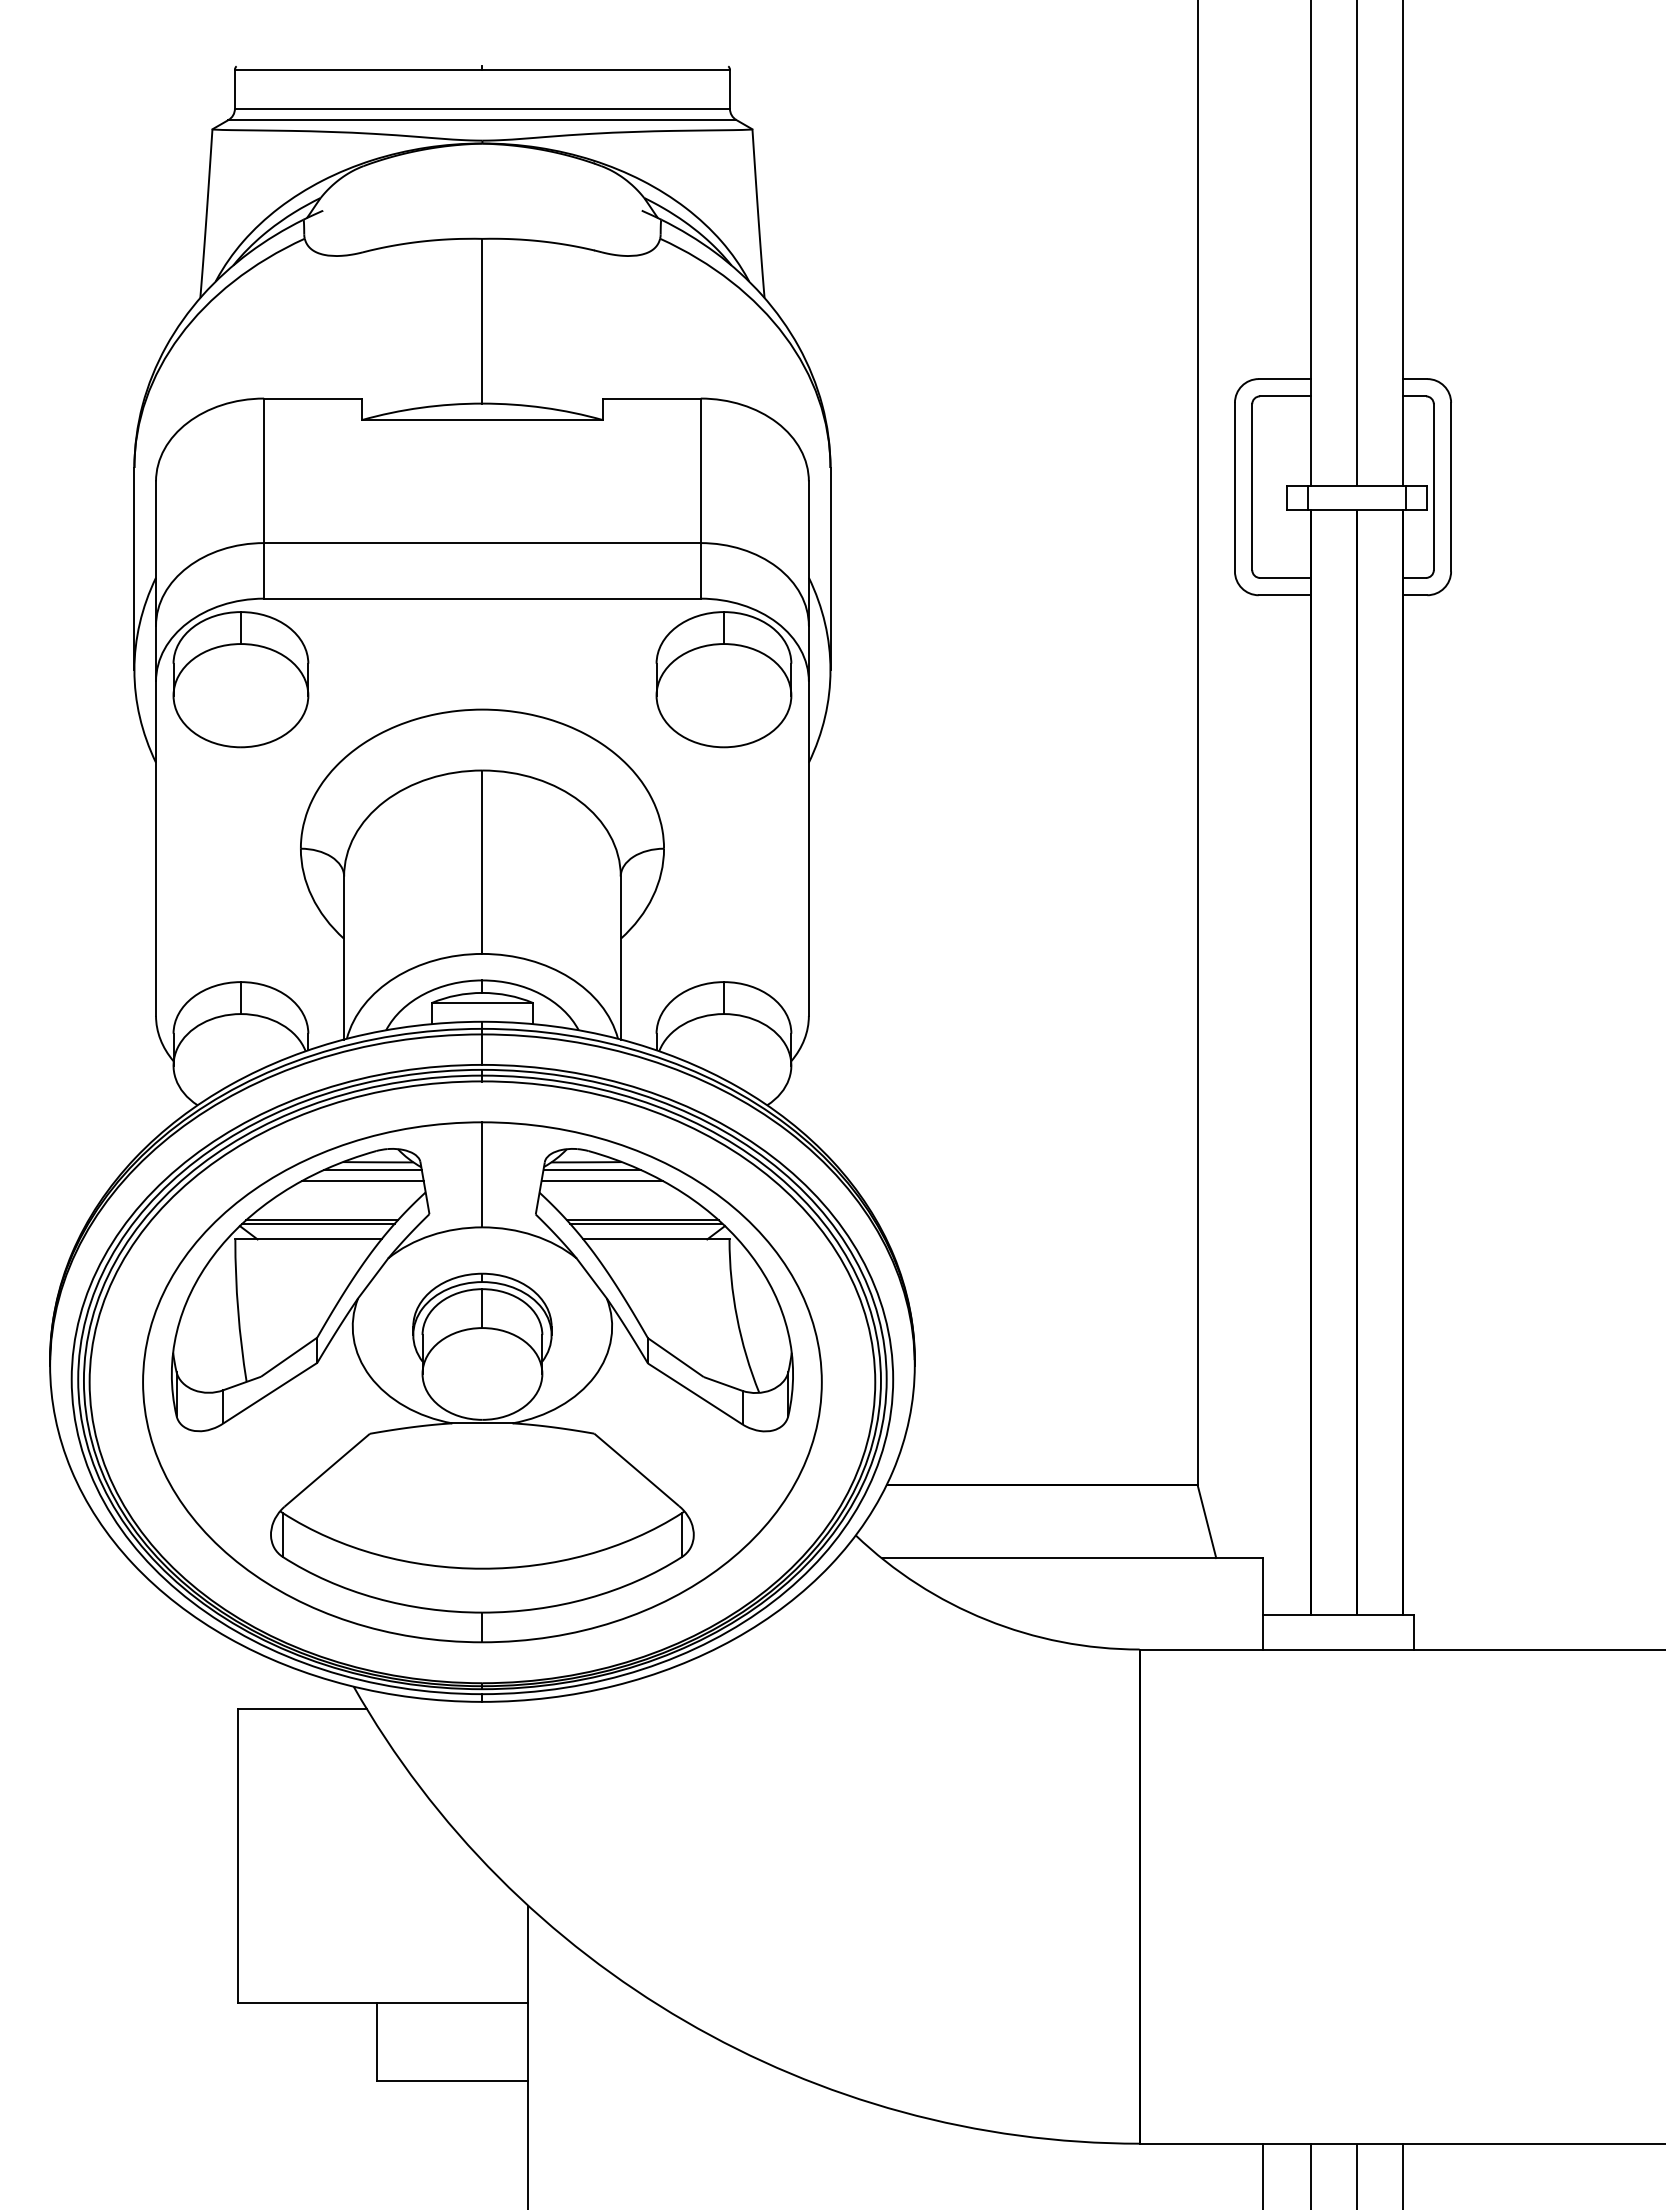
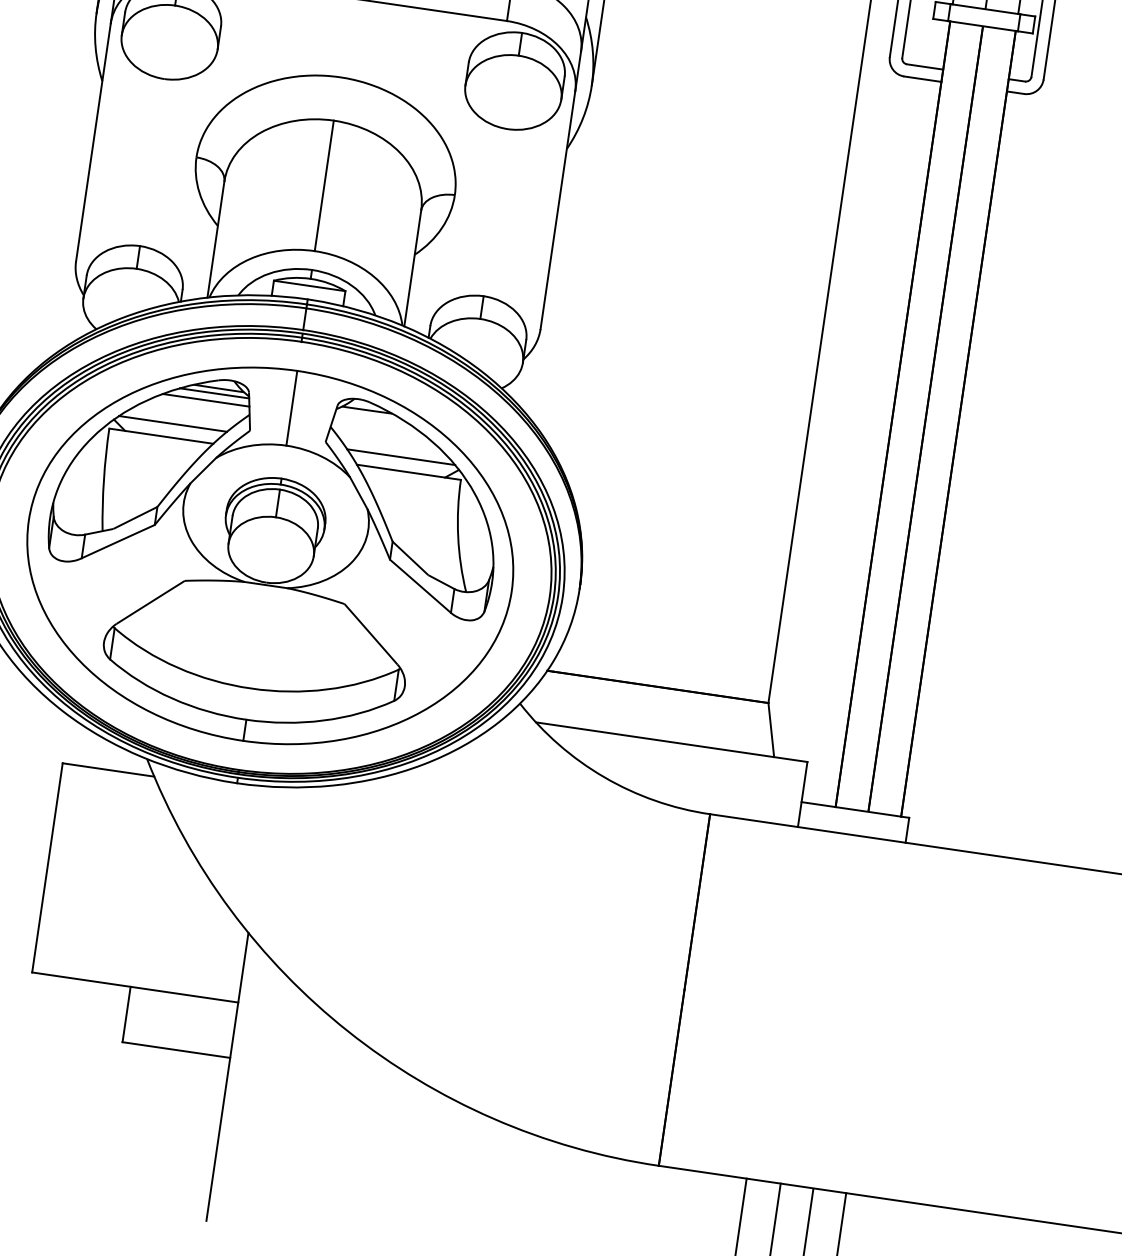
line: (591, 1169) -> (369, 415), removed
line: (602, 1181) -> (376, 425), removed
line: (318, 1223) -> (170, 425), removed
line: (646, 1223) -> (403, 459), removed

